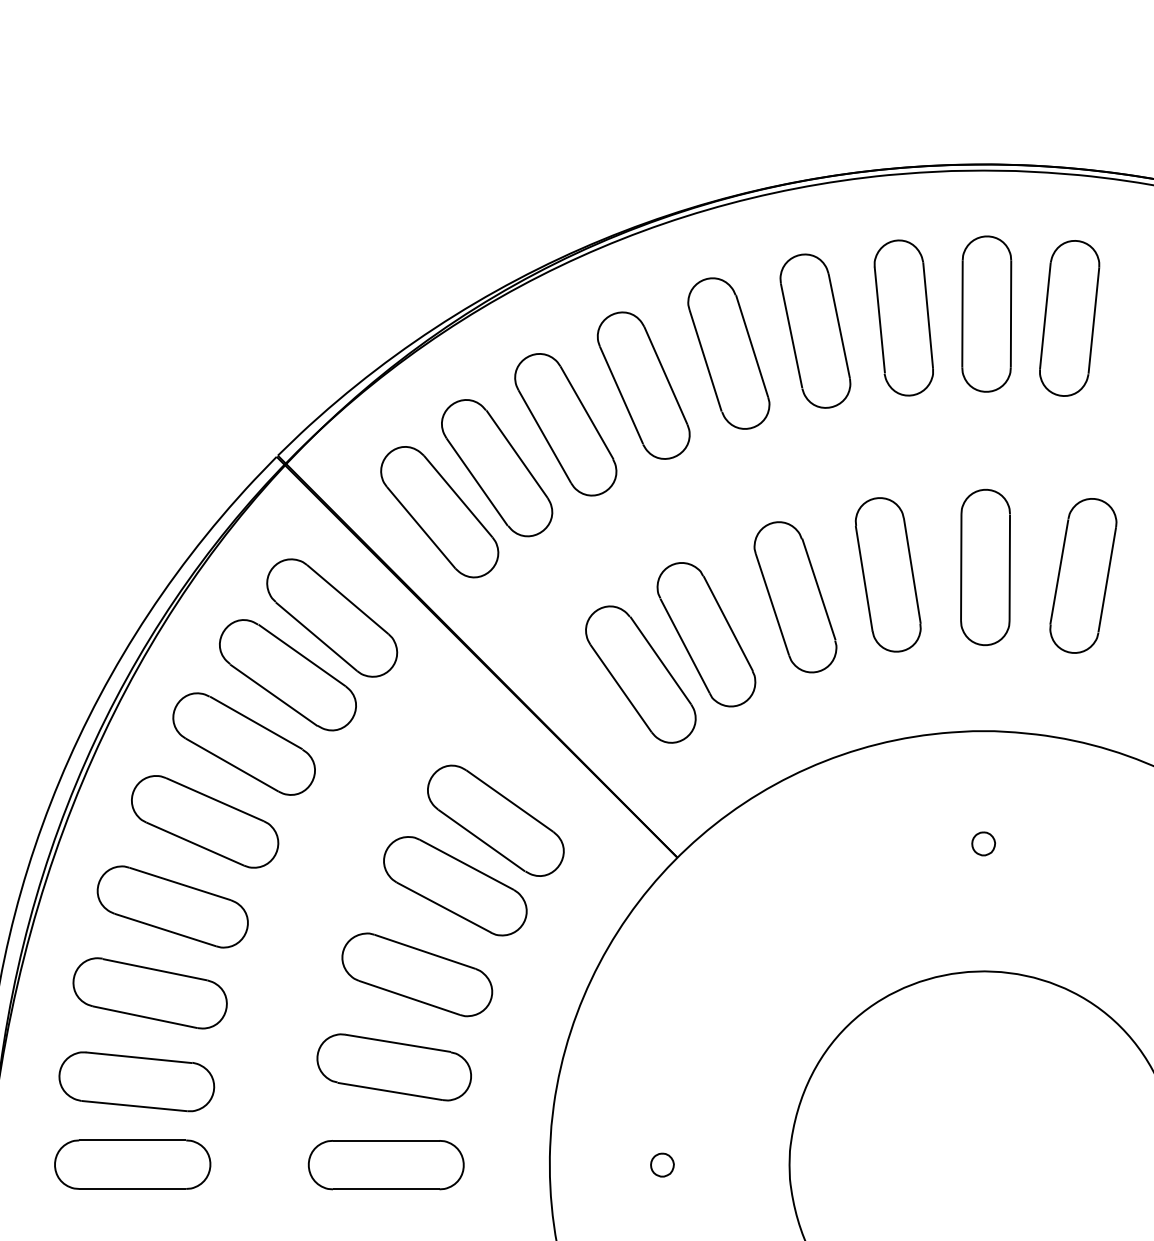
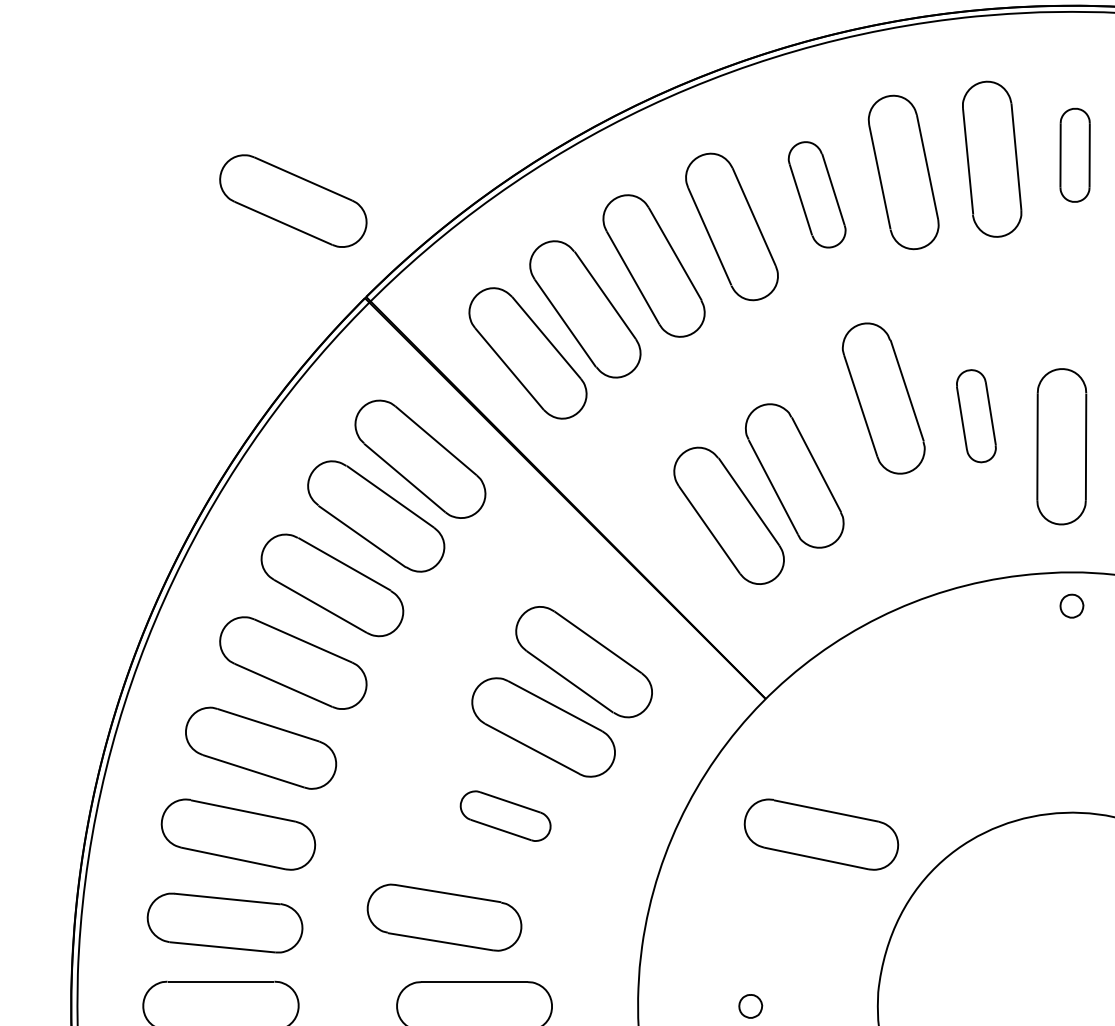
part: (986, 313) -> (1074, 154), size x0.6
part: (728, 353) -> (816, 194), size x0.7
part: (205, 359) -> (293, 200), added
part: (985, 567) -> (1061, 446), moved
part: (887, 574) -> (975, 415), size x0.6
part: (795, 597) -> (883, 398), moved
part: (983, 843) -> (1071, 605), moved
part: (417, 974) -> (505, 815), size x0.6
part: (732, 993) -> (820, 834), added
part: (393, 1067) -> (443, 917), moved

